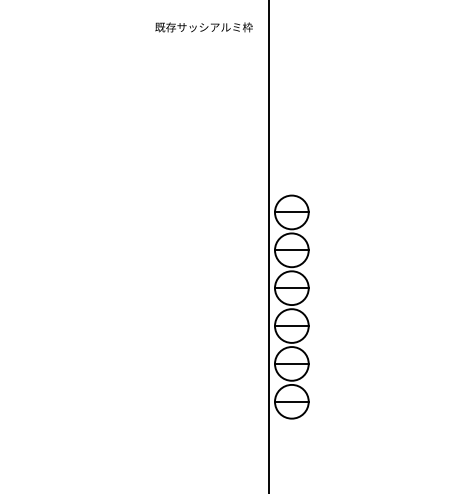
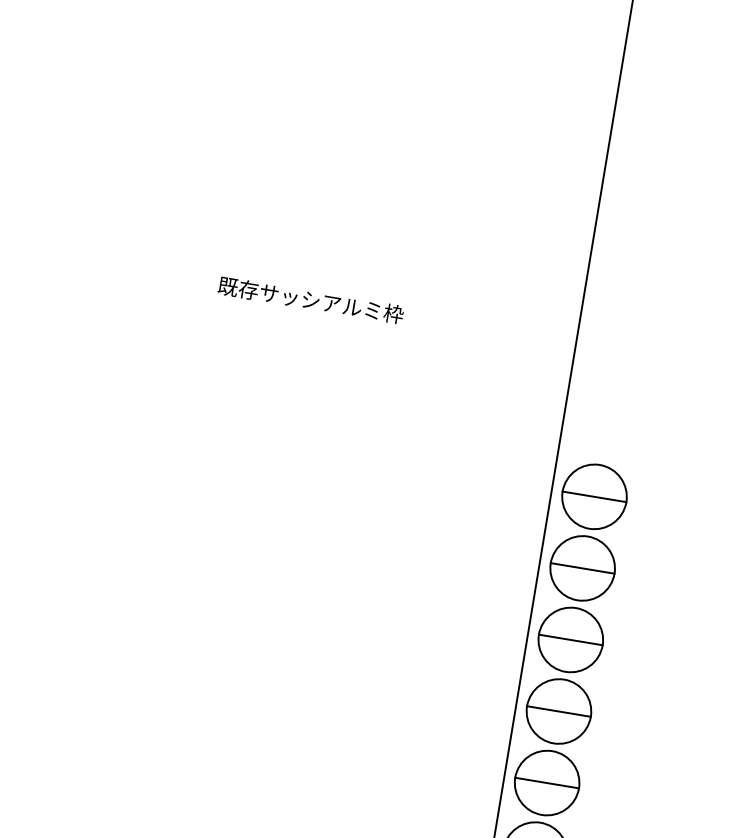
text: (203, 27) -> (309, 300), moved

